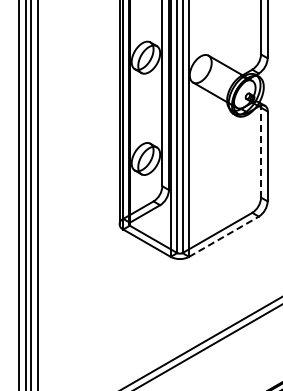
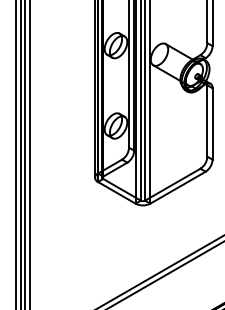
line: (261, 152) -> (207, 120), dashed -> solid
line: (224, 236) -> (178, 187), dashed -> solid

